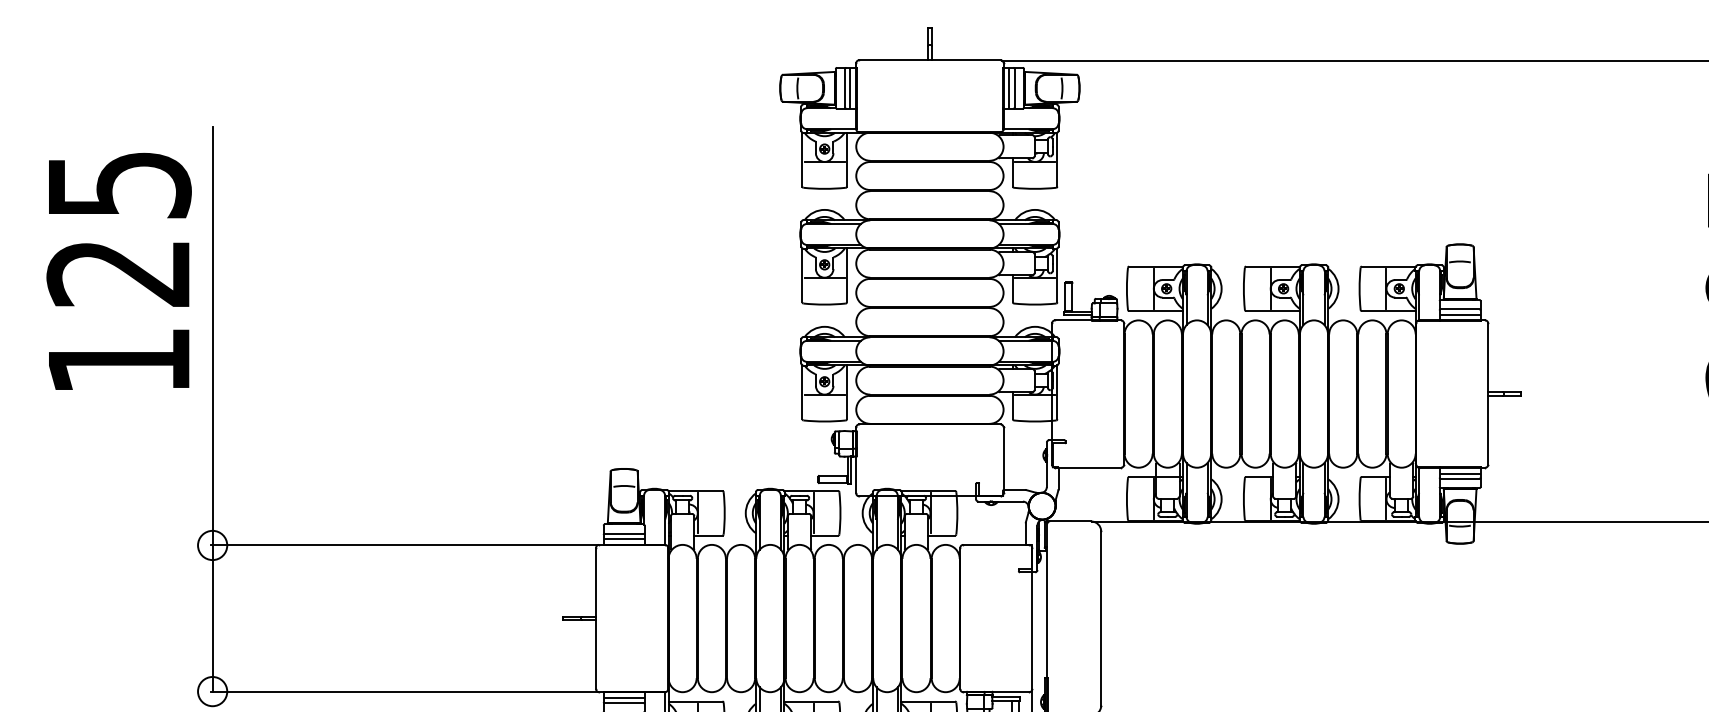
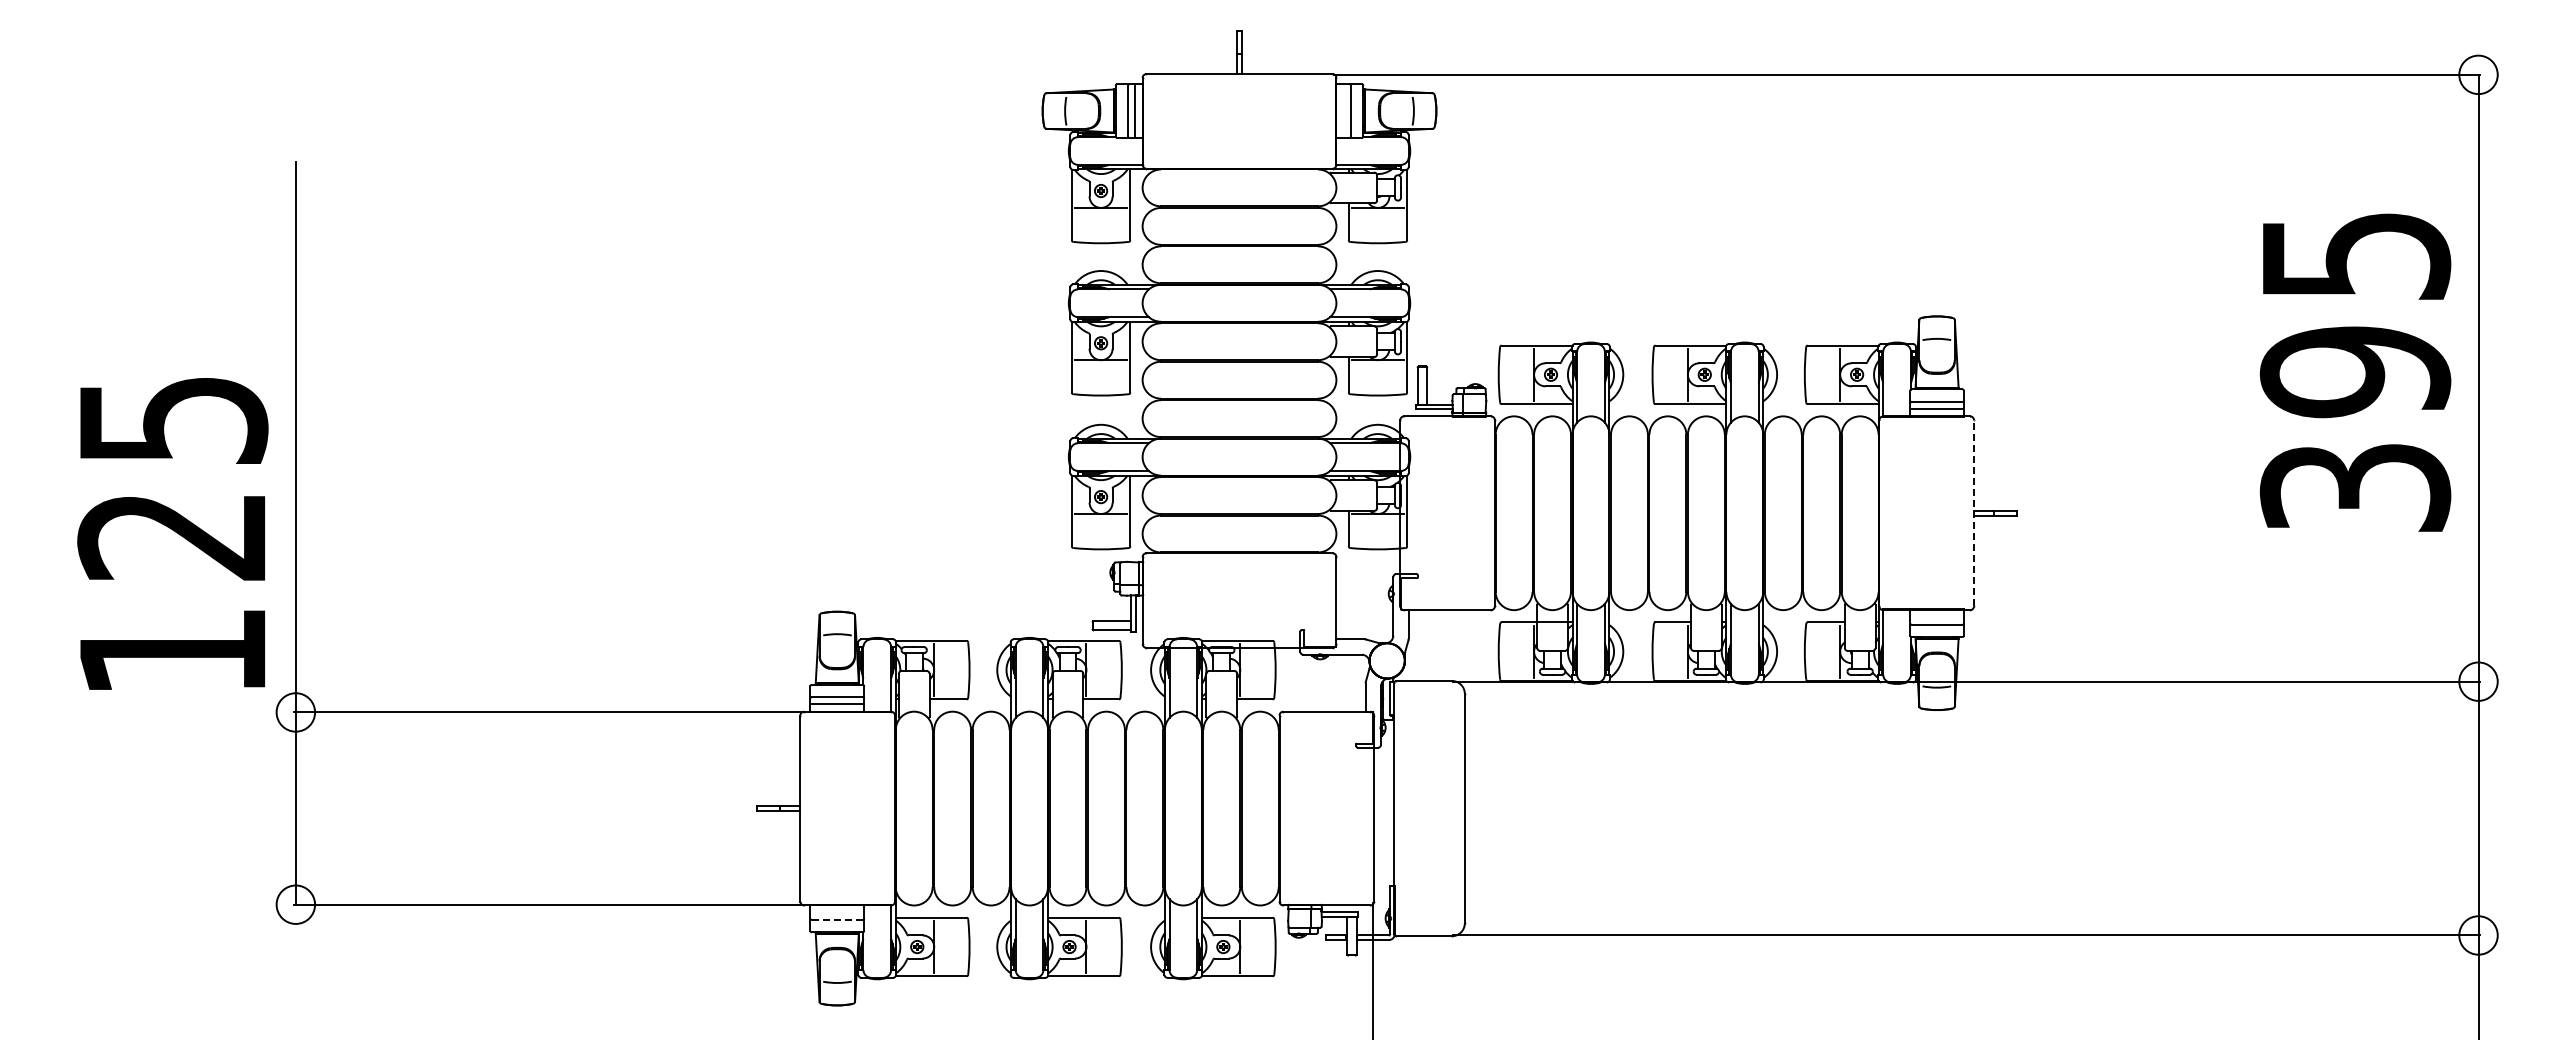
line: (1009, 87) -> (1344, 110), removed
text: (118, 271) -> (172, 533), moved
line: (1488, 393) -> (1974, 512), solid -> dashed
line: (1459, 473) -> (1936, 617), removed
line: (623, 698) -> (836, 913), removed
line: (623, 703) -> (836, 920), solid -> dashed

